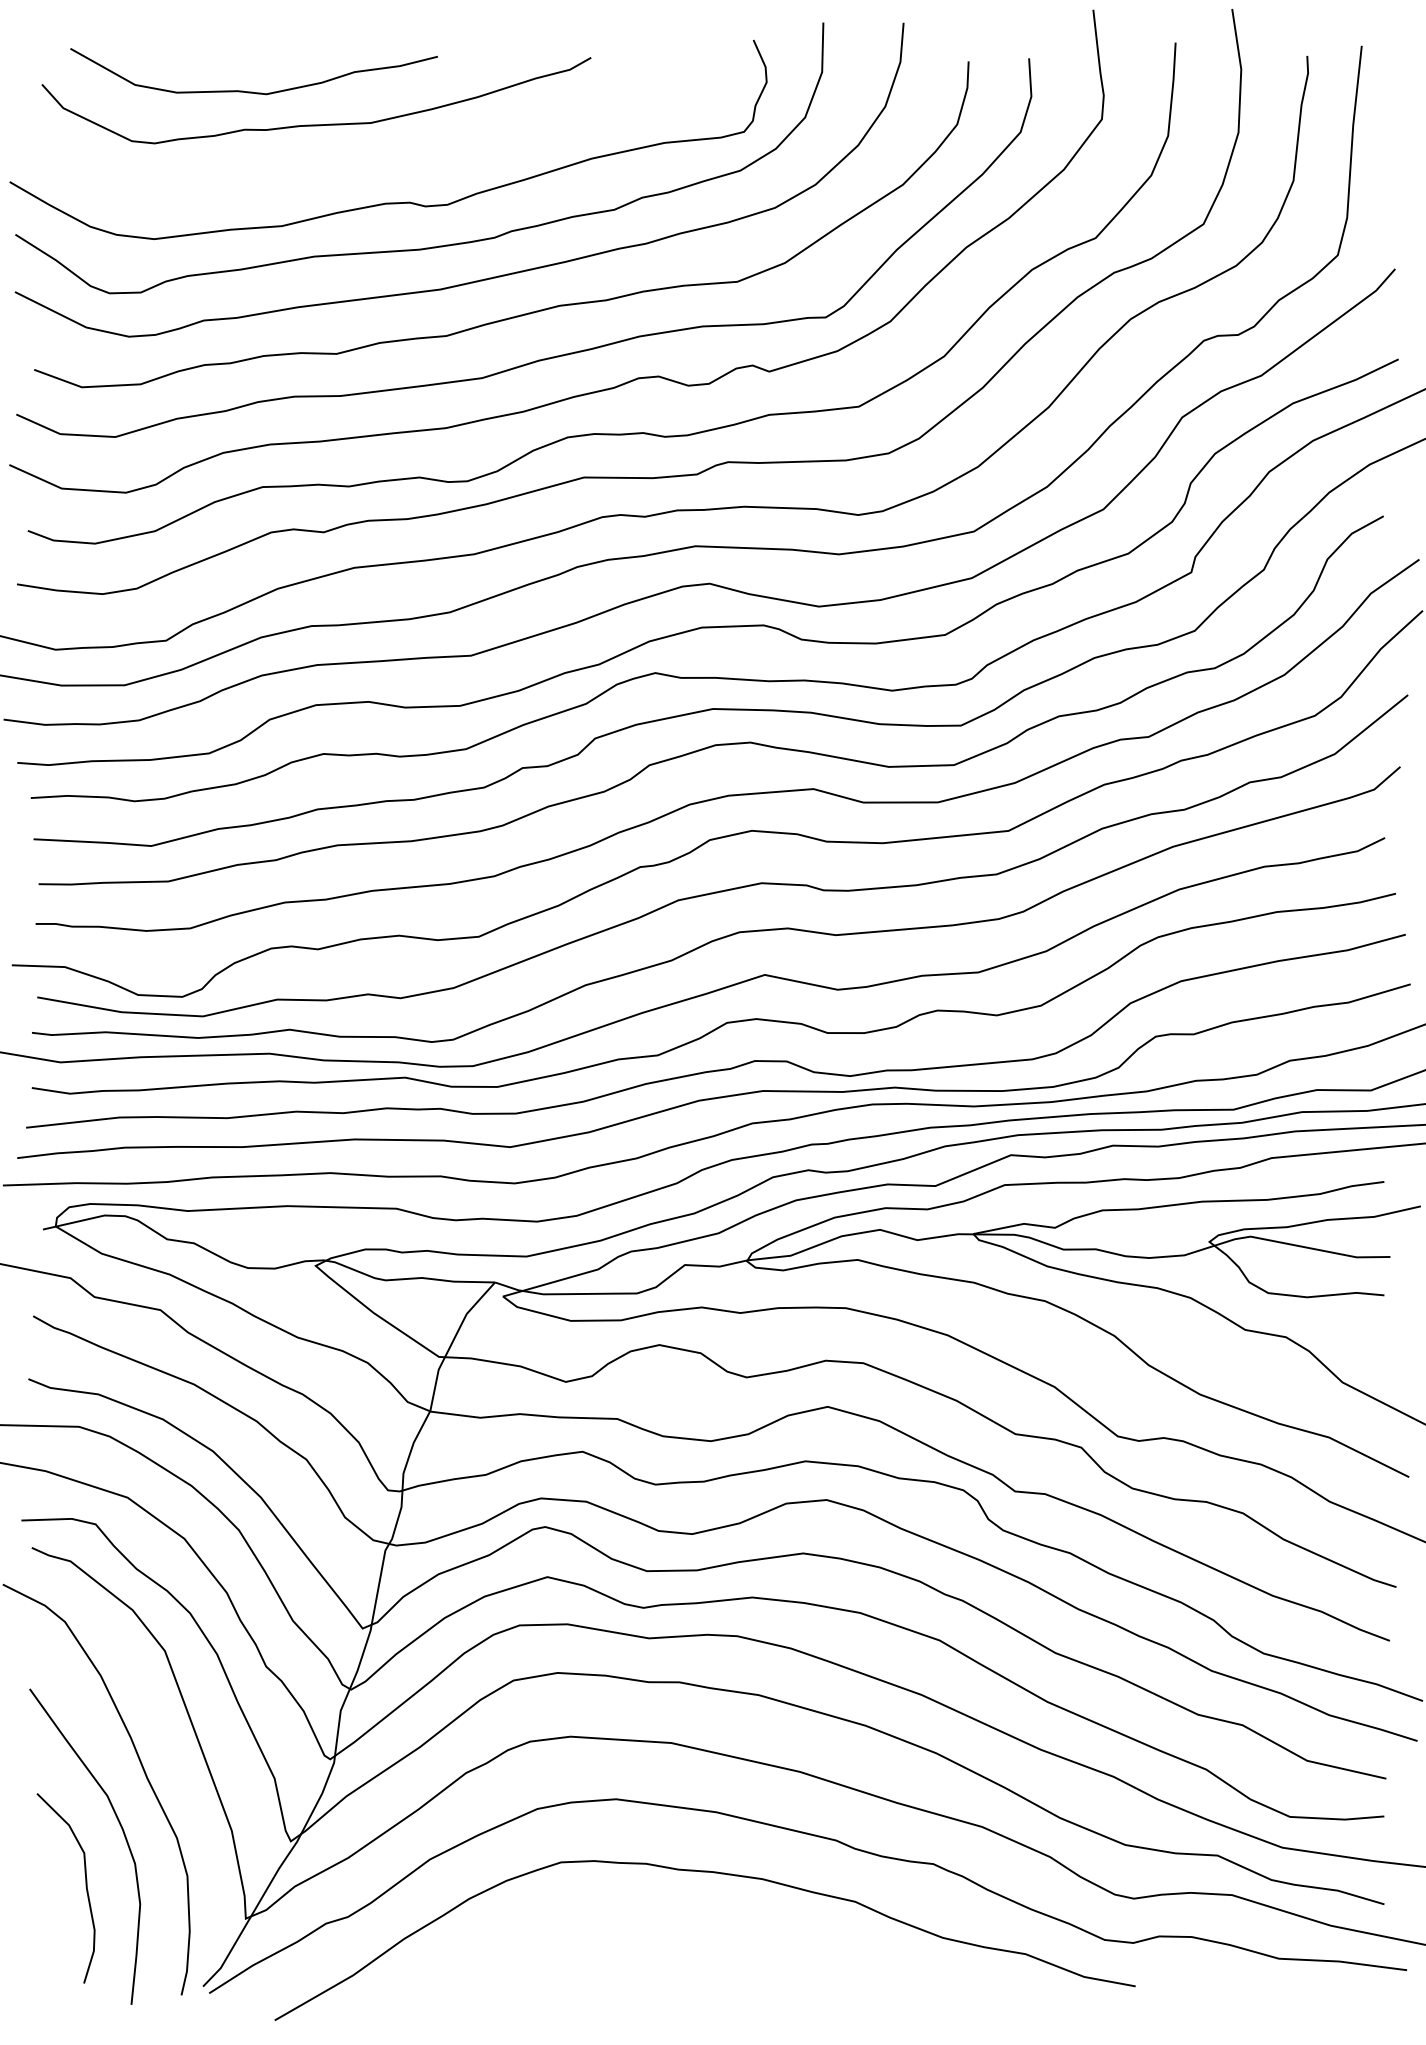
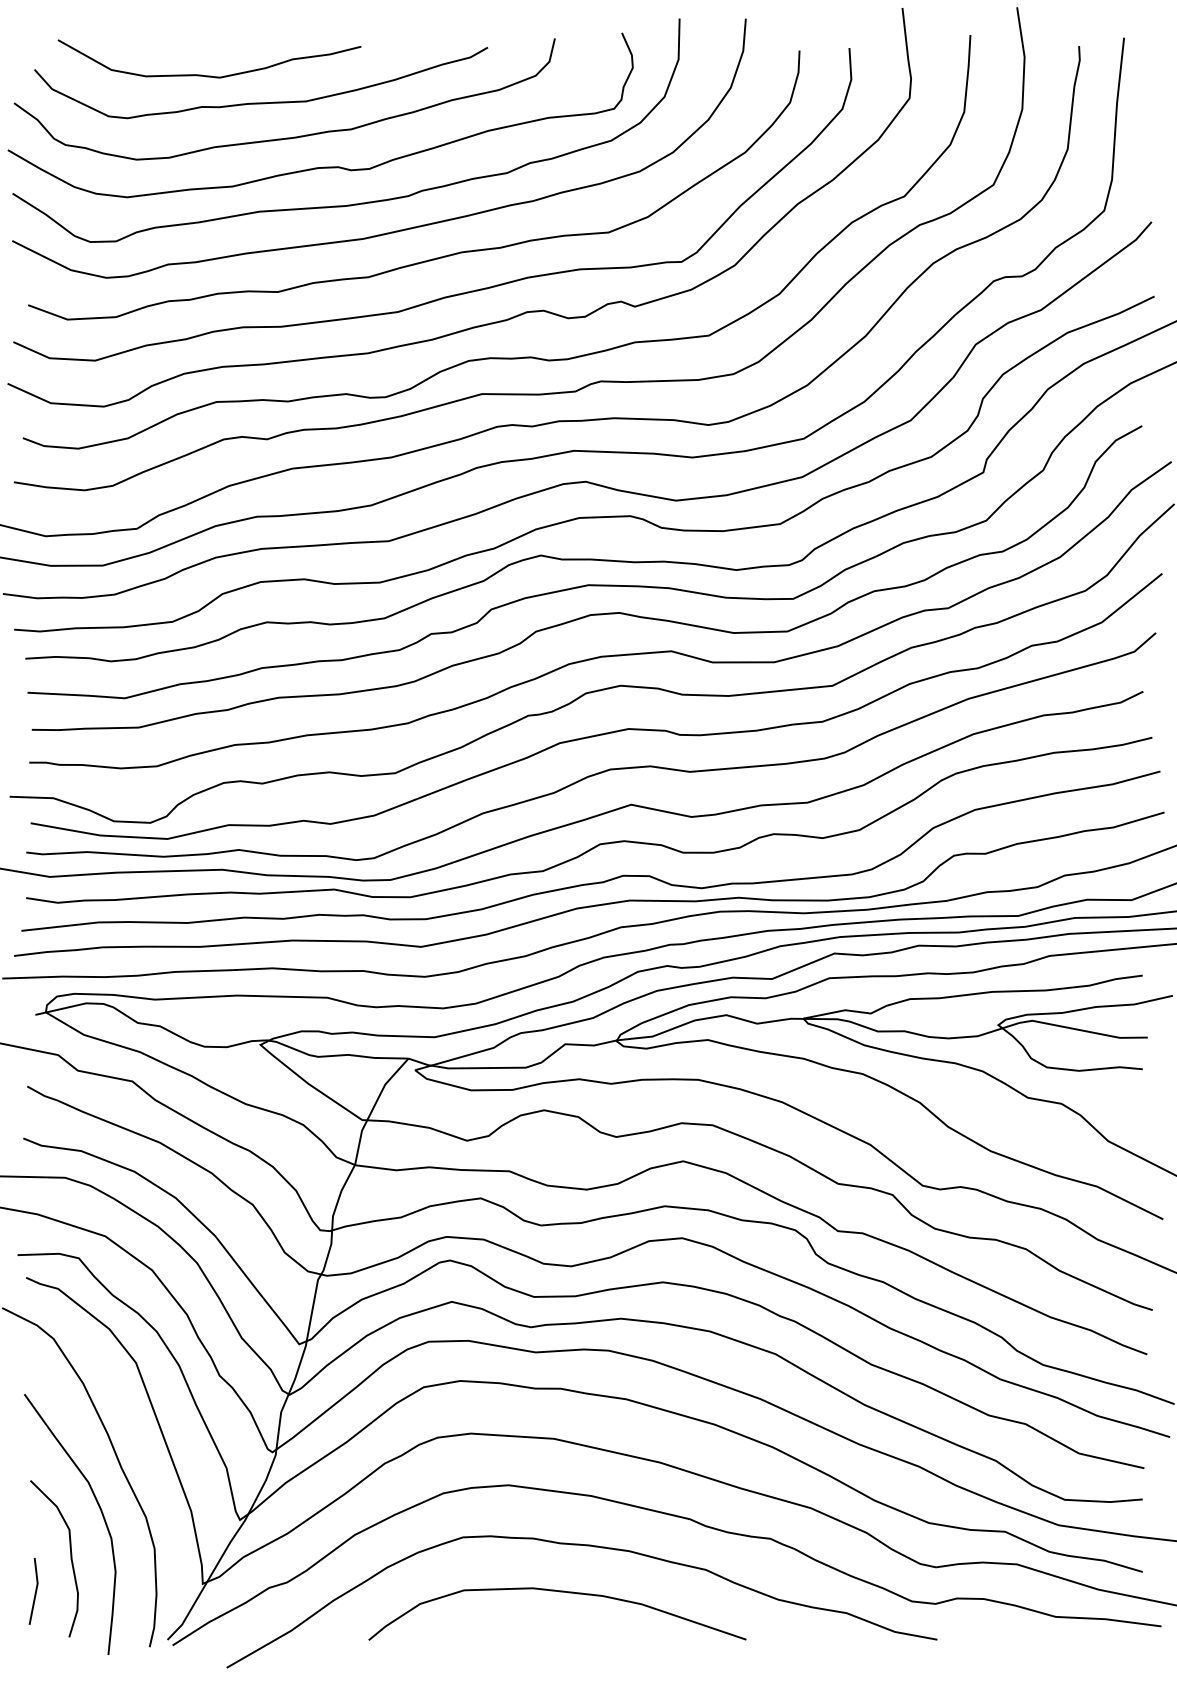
curve: (345, 166) -> (285, 137), added
line: (43, 1927) -> (35, 1591), added
curve: (677, 1929) -> (559, 1592), added

